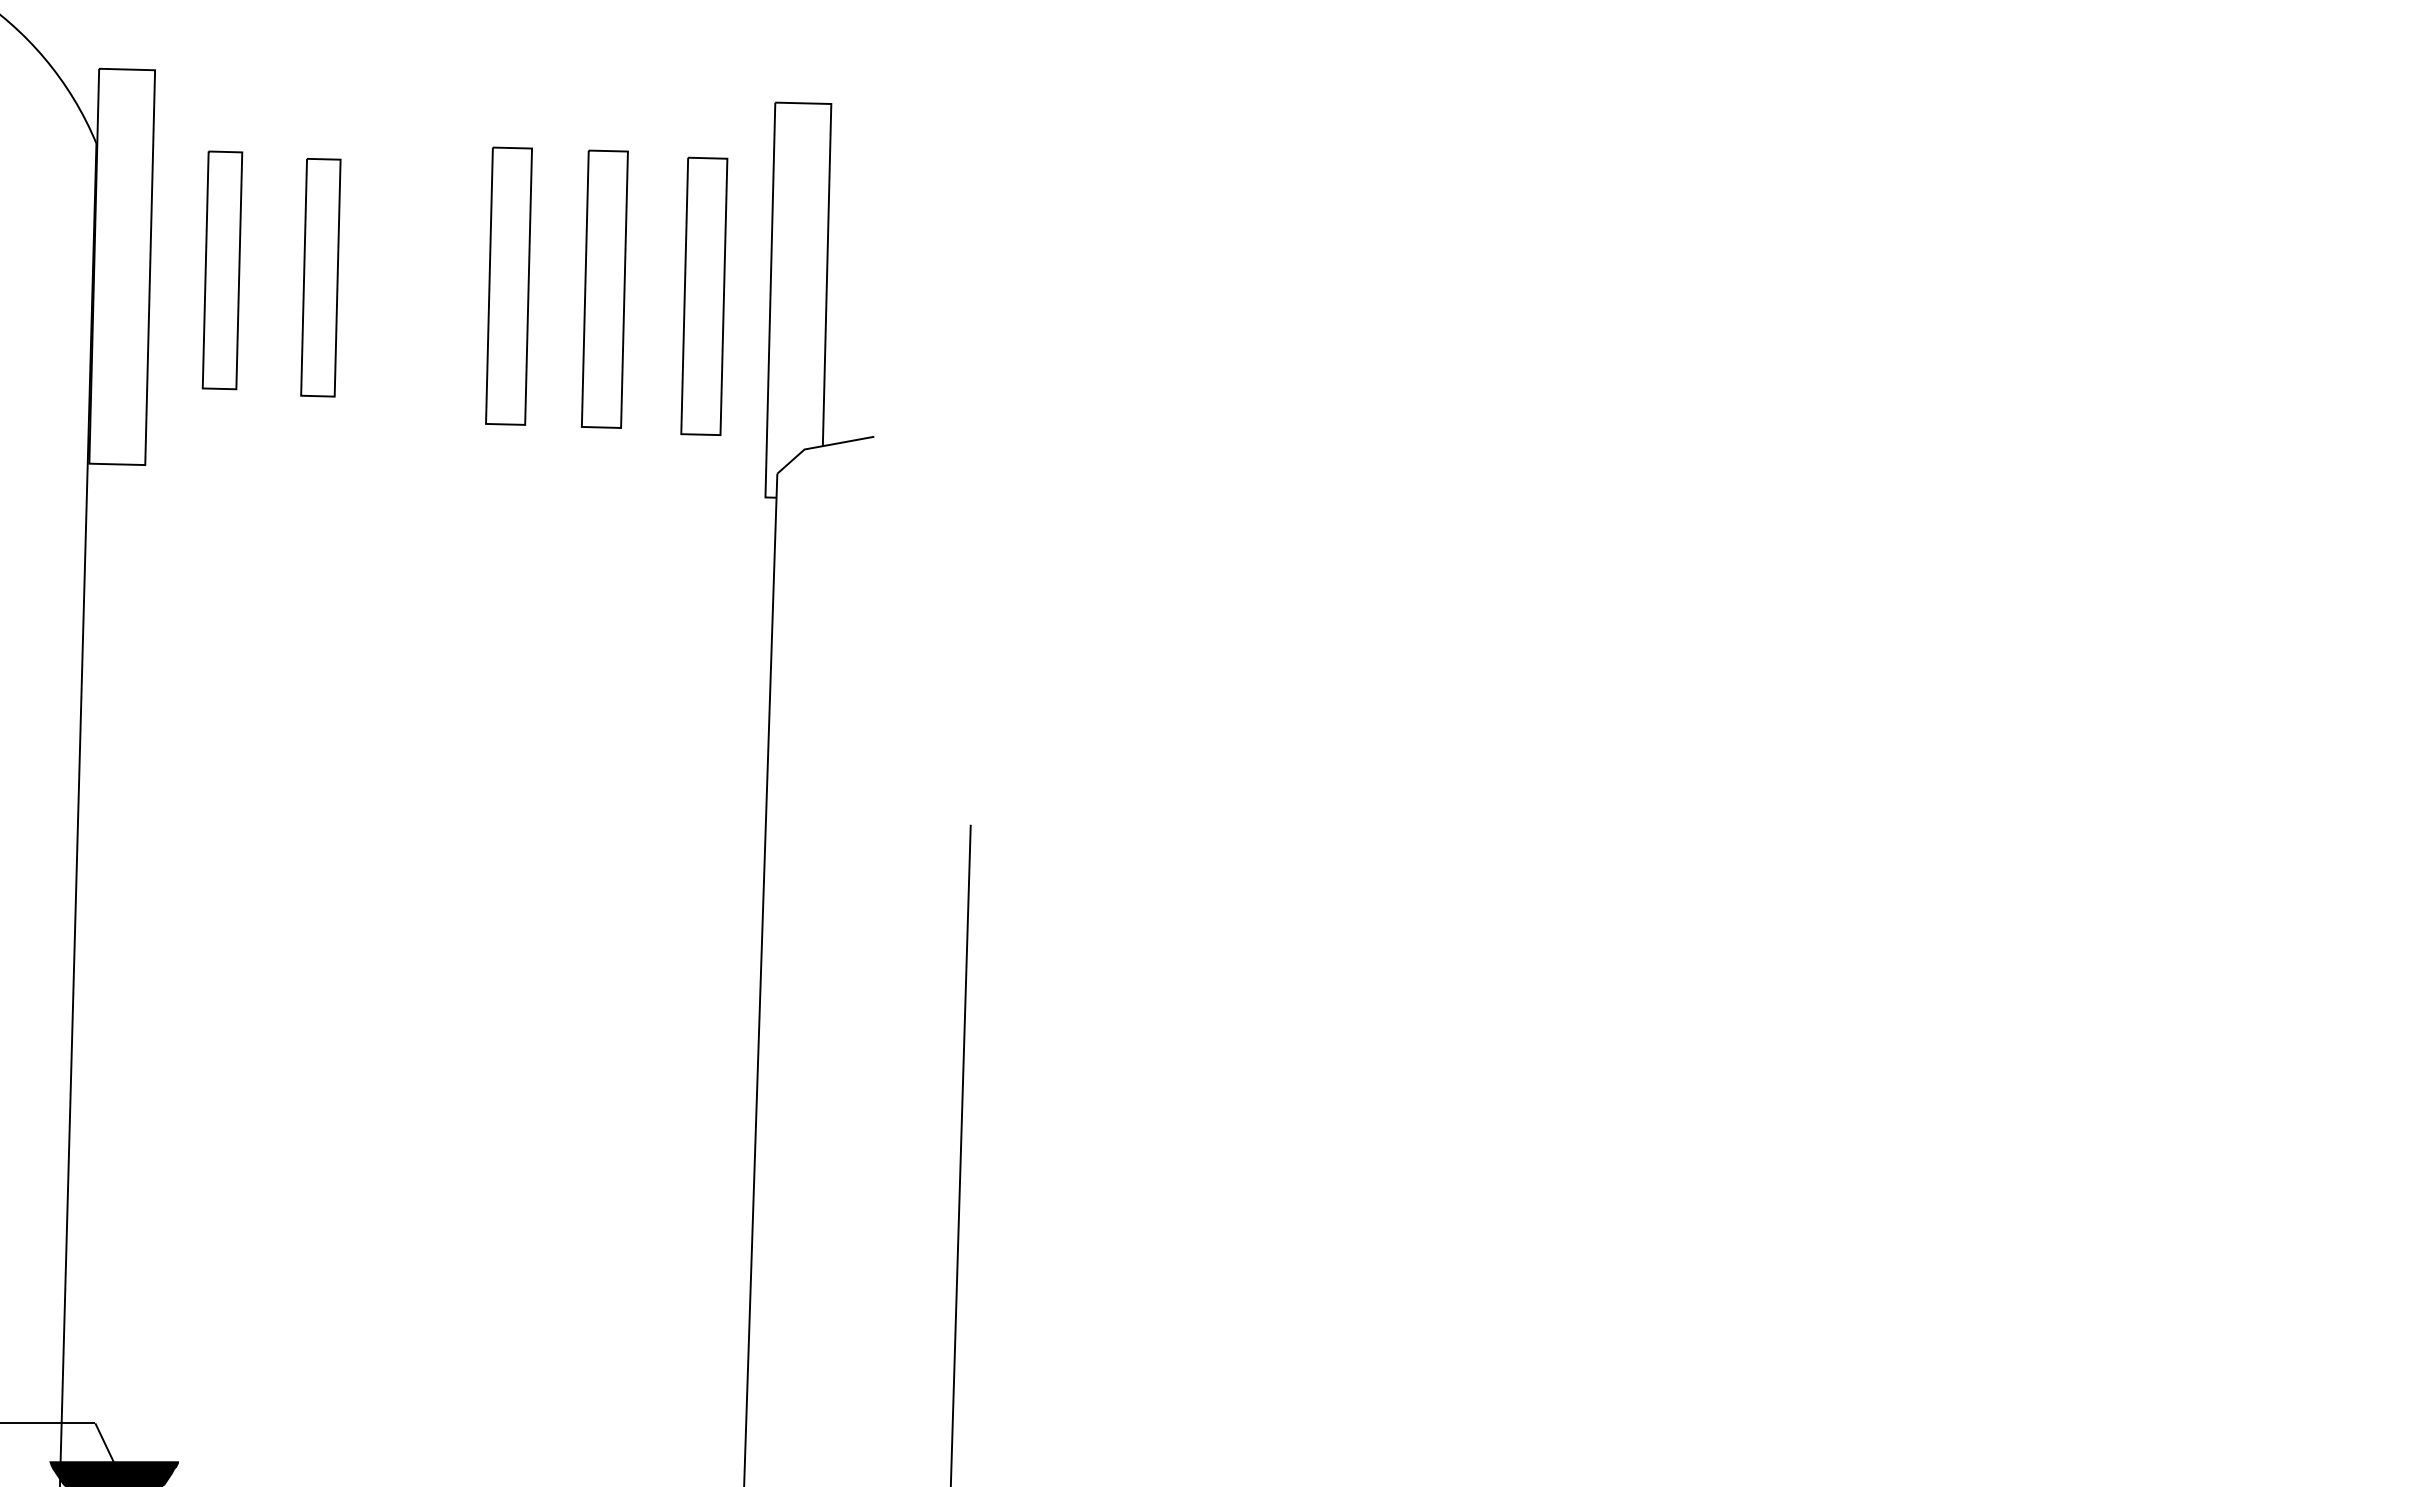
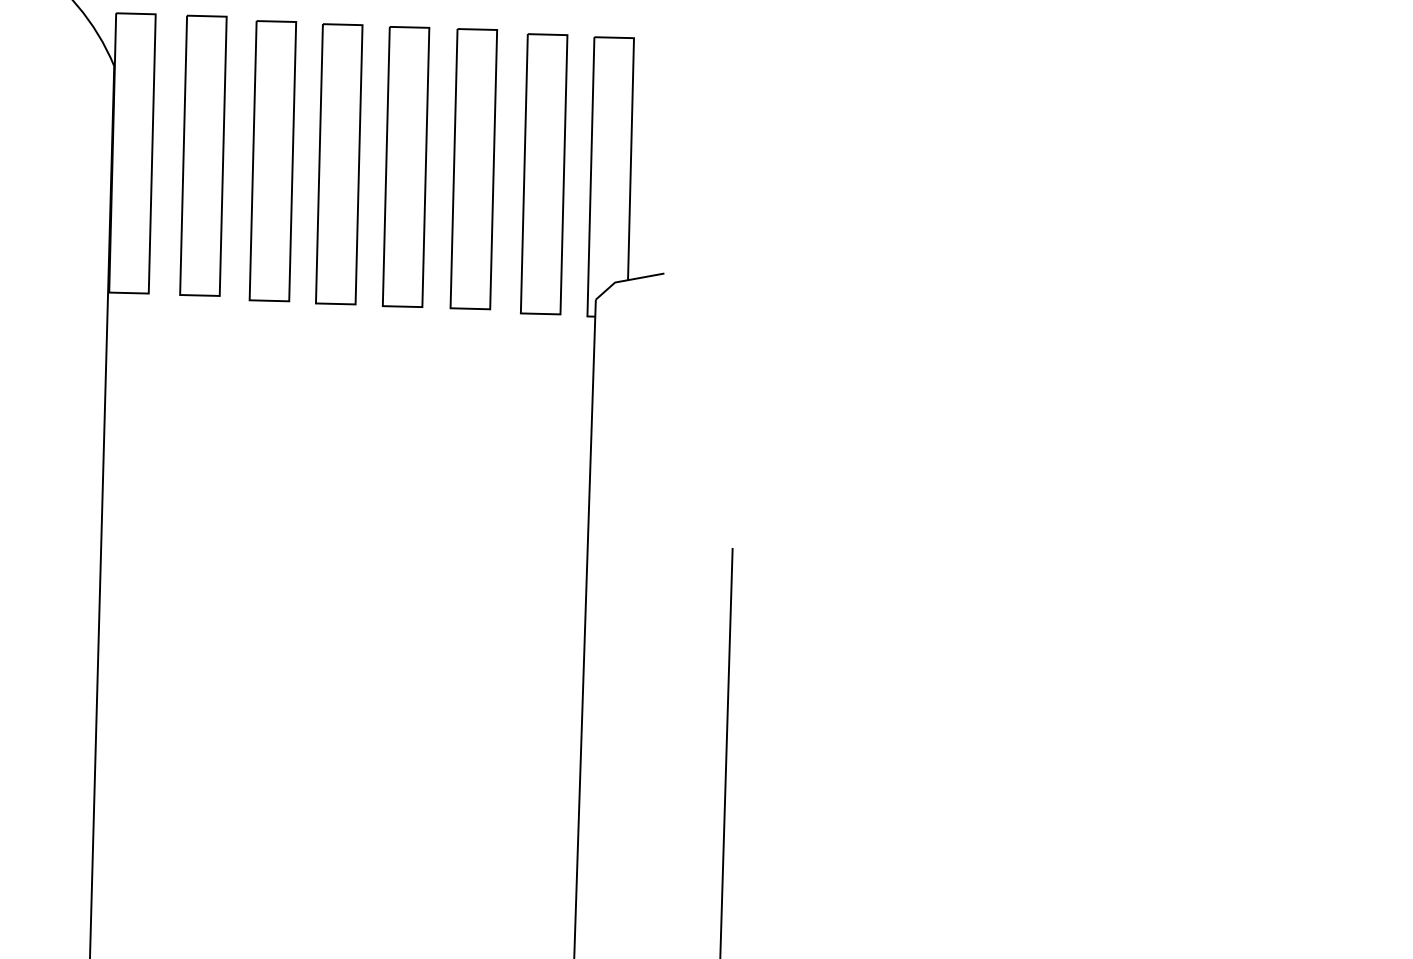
part: (222, 270) -> (203, 155), size x1.67
part: (320, 277) -> (272, 160), size x1.67
part: (414, 282) -> (339, 164), added
part: (508, 286) -> (405, 167), size x1.43
part: (604, 289) -> (473, 169), size x1.43
part: (704, 296) -> (544, 174), size x1.43

